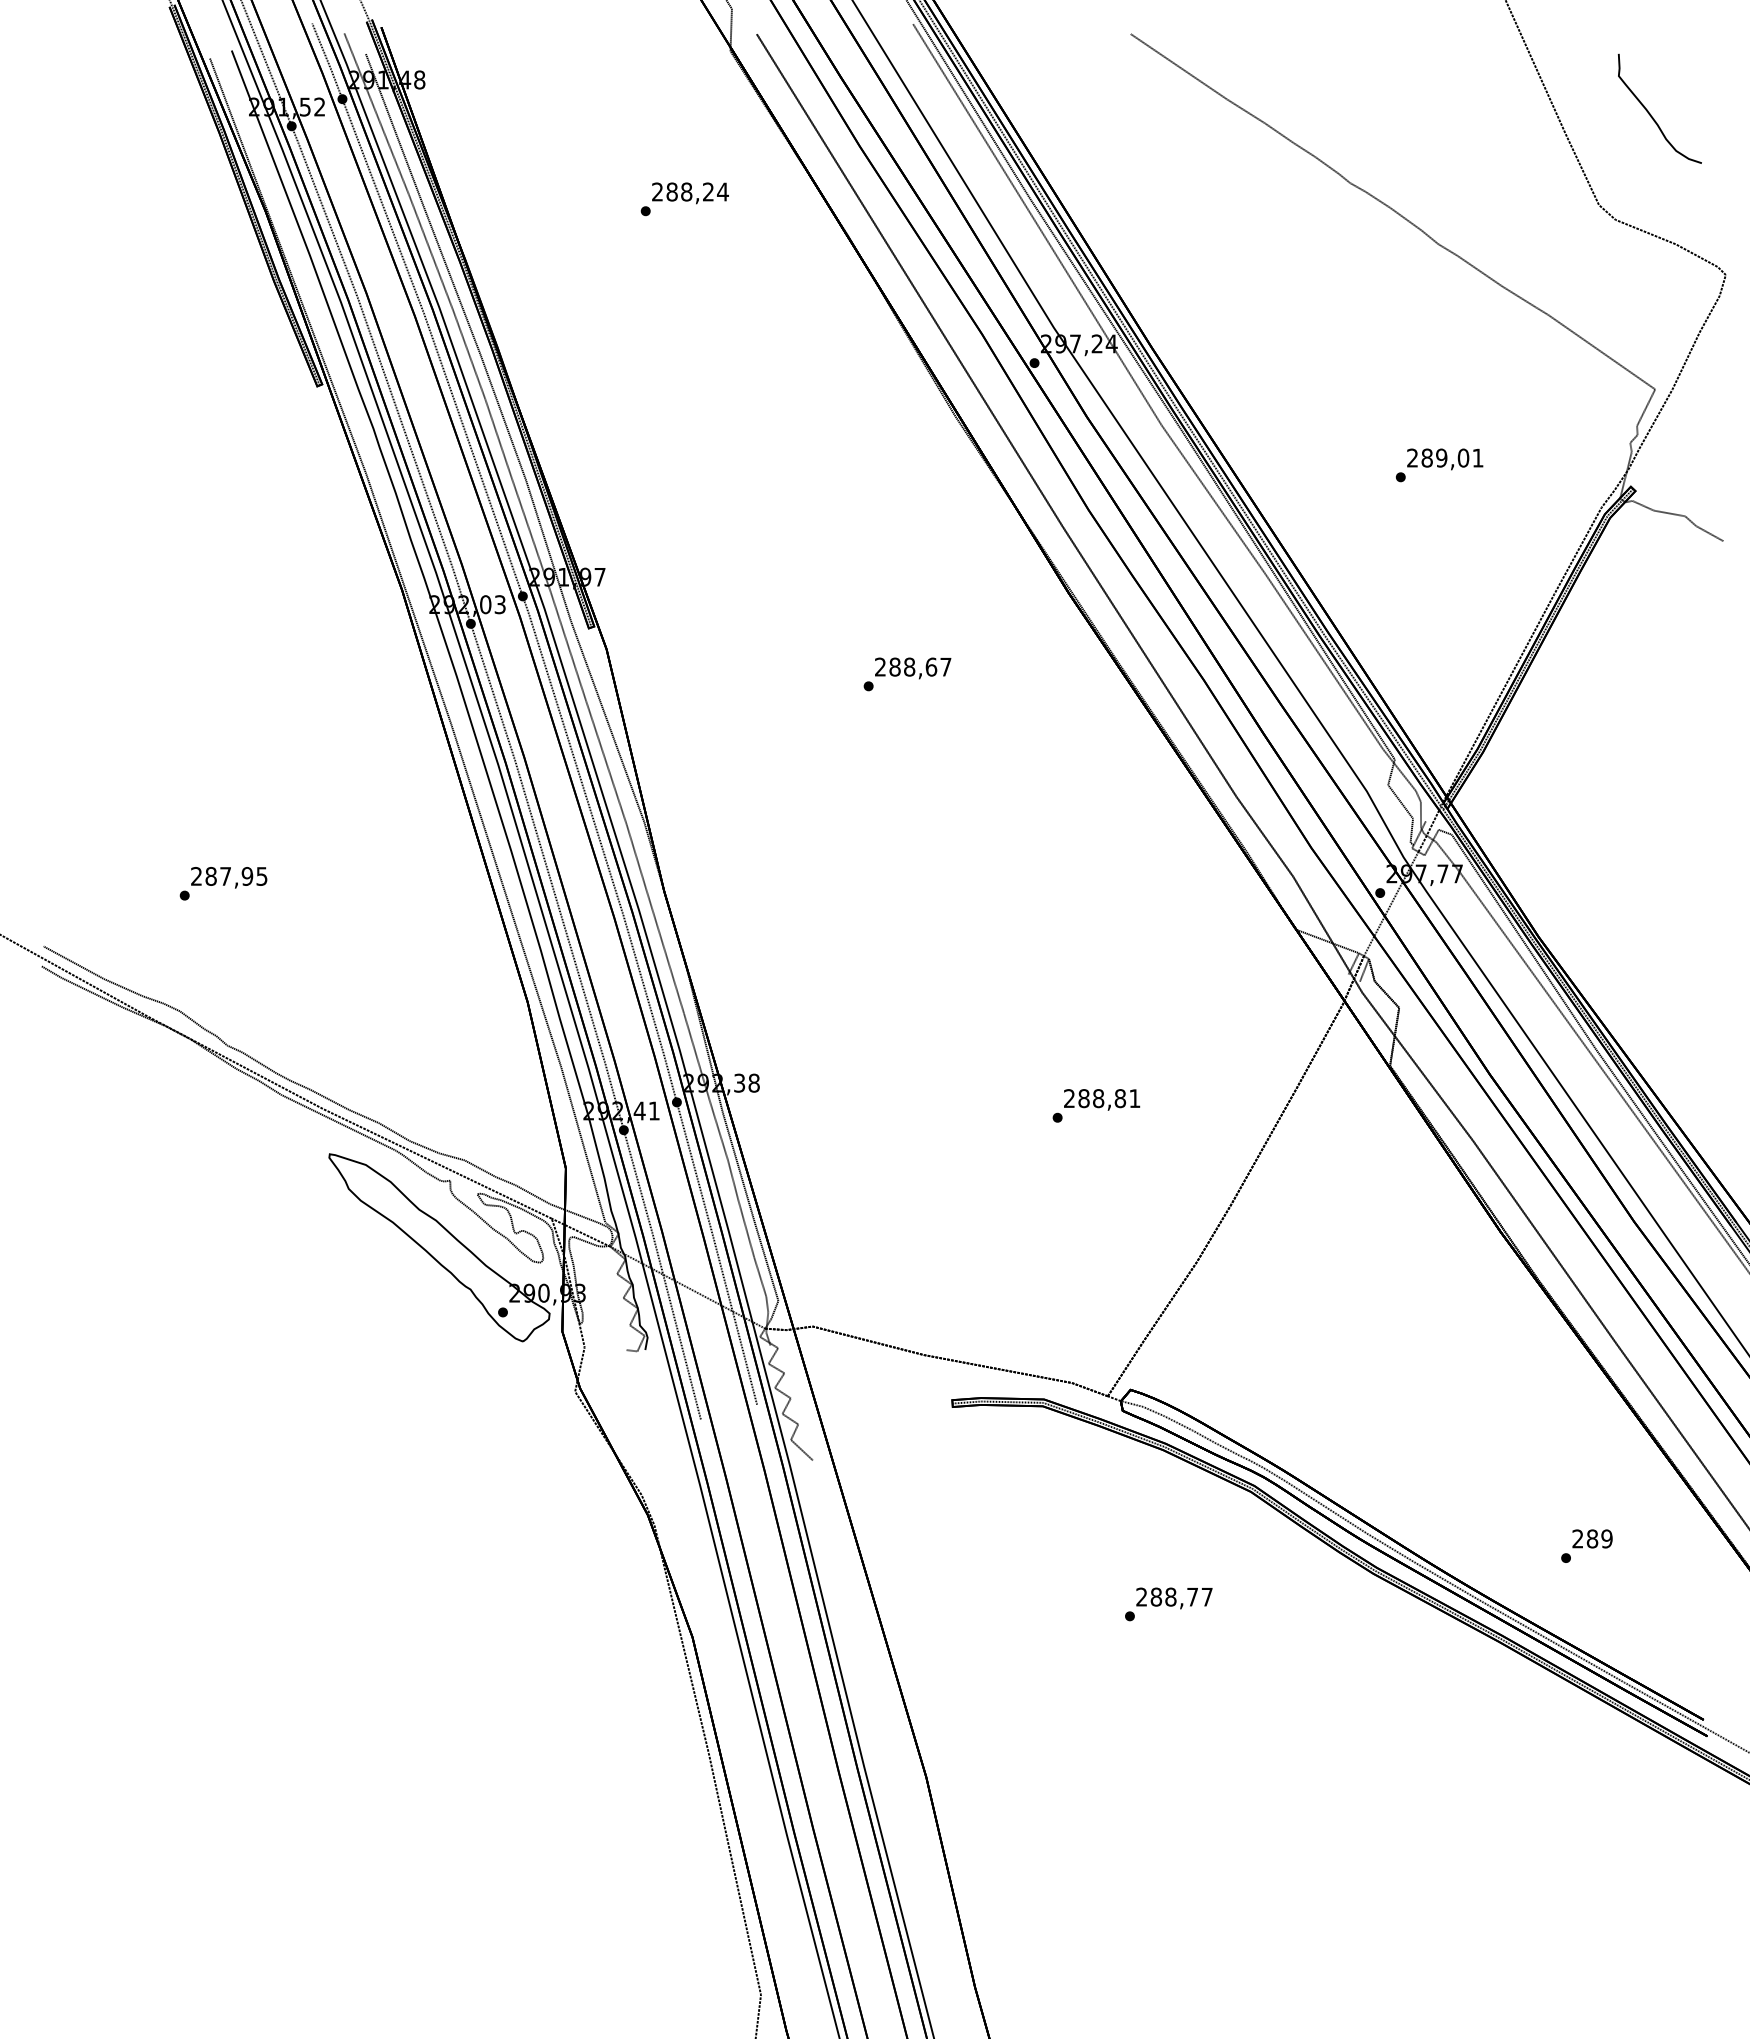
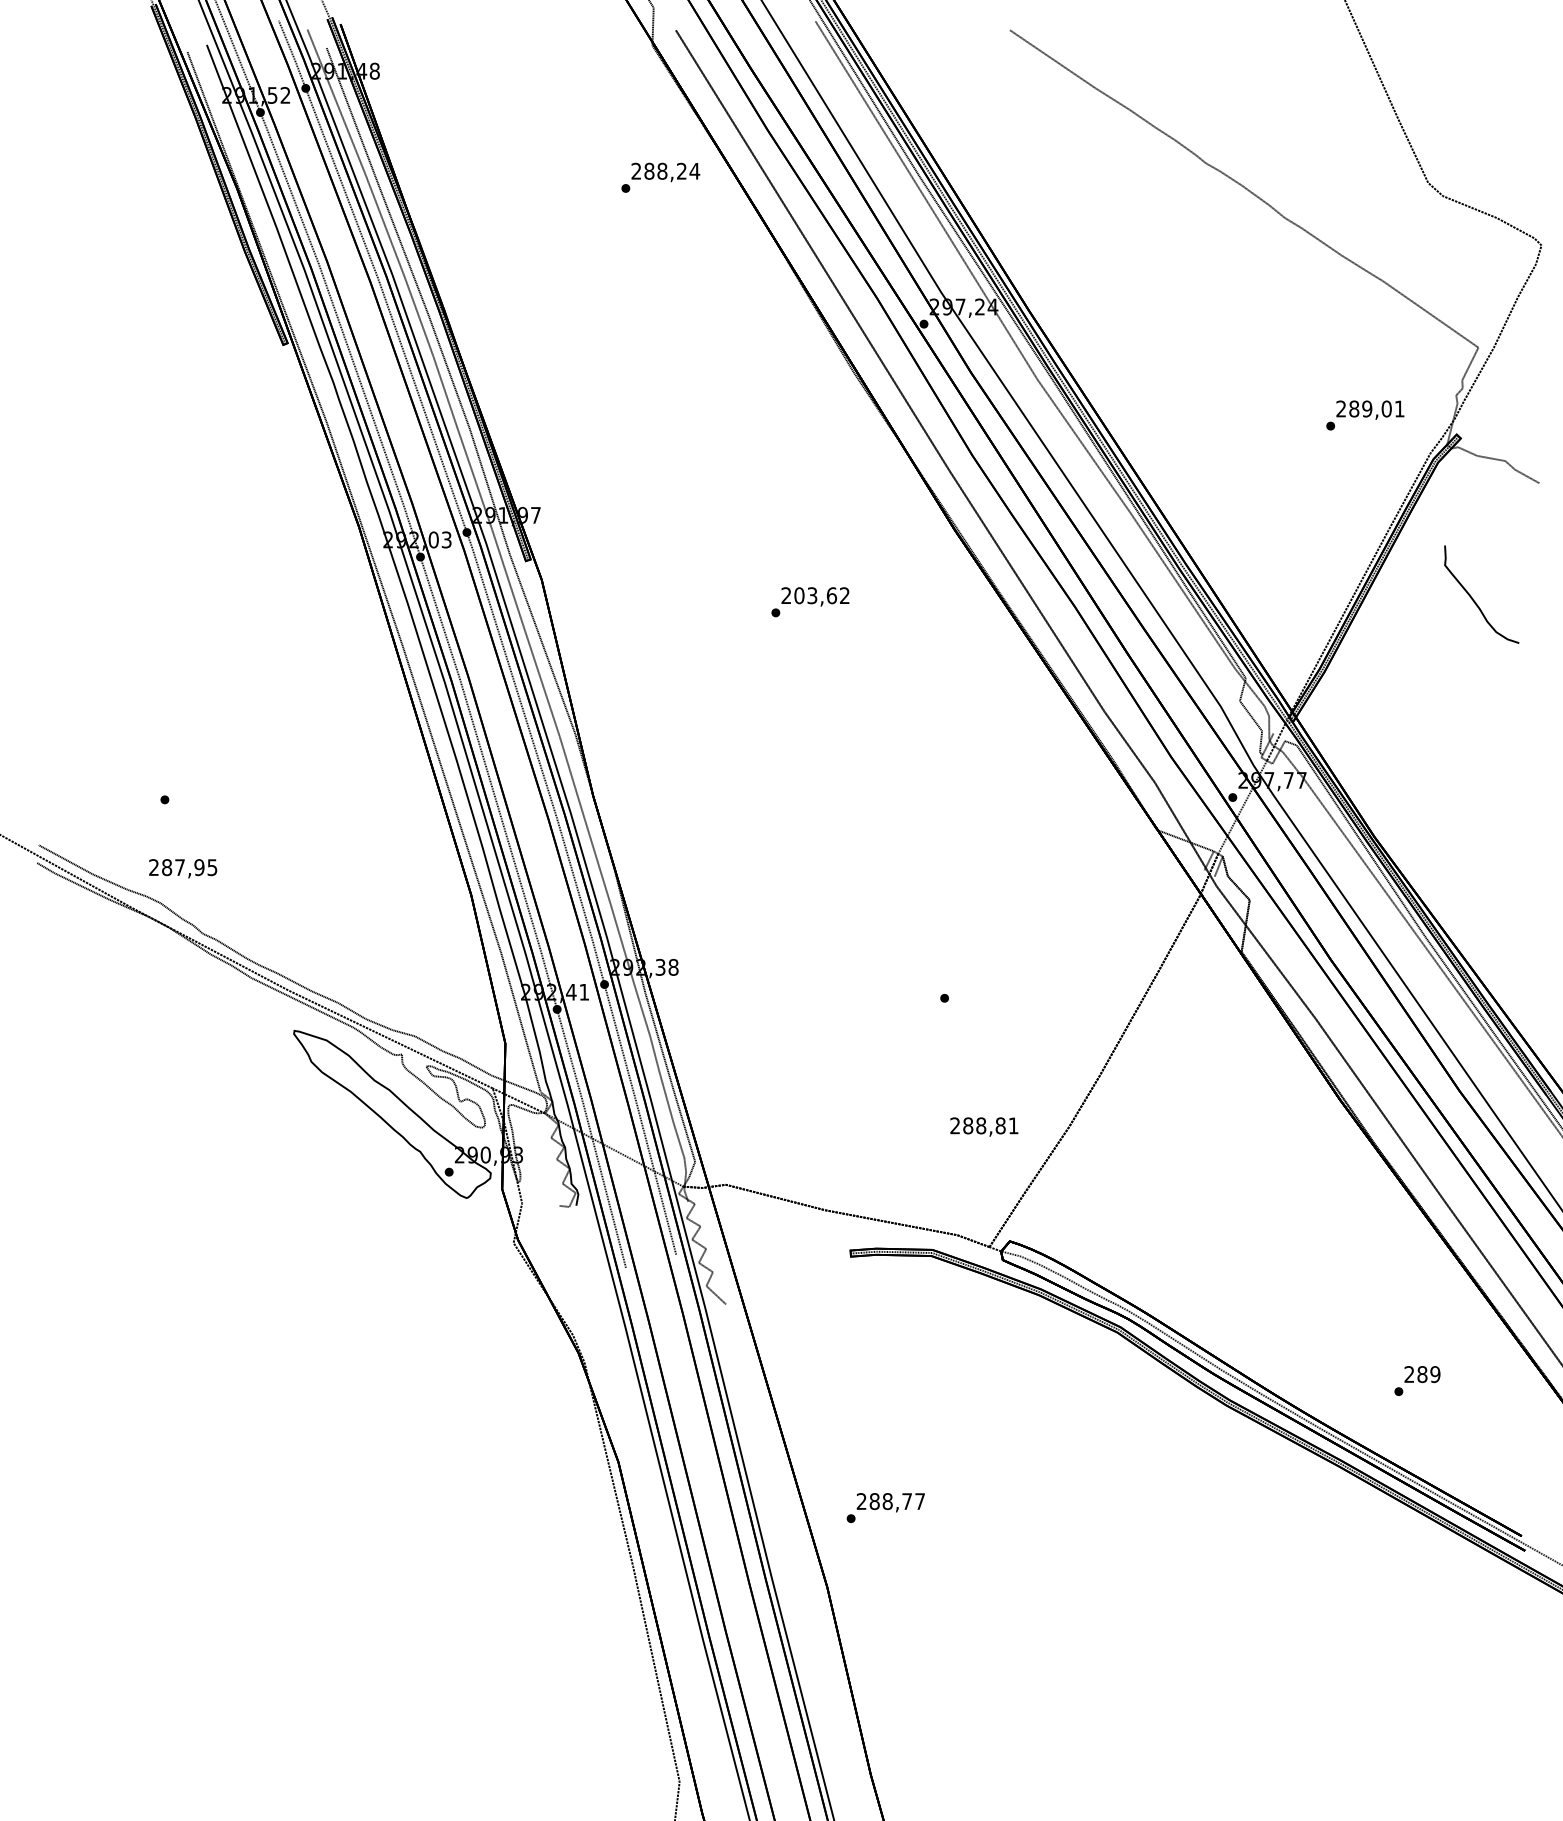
curve: (1651, 114) -> (1474, 599), moved
text: (684, 199) -> (660, 177), moved
text: (1439, 465) -> (1365, 415), moved
text: (920, 666) -> (822, 595), 288,67 -> 203,62
text: (229, 877) -> (183, 868), moved
text: (1102, 1099) -> (984, 1126), moved
text: (1168, 1604) -> (885, 1508), moved

